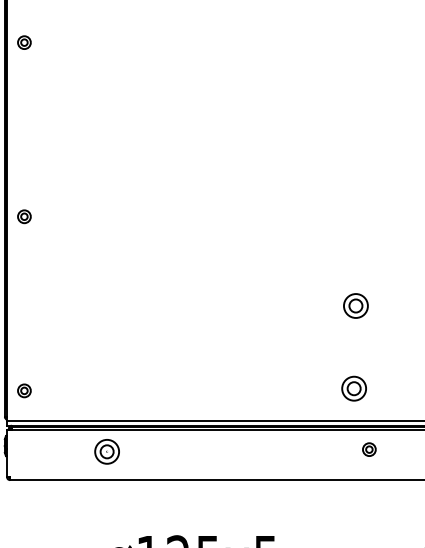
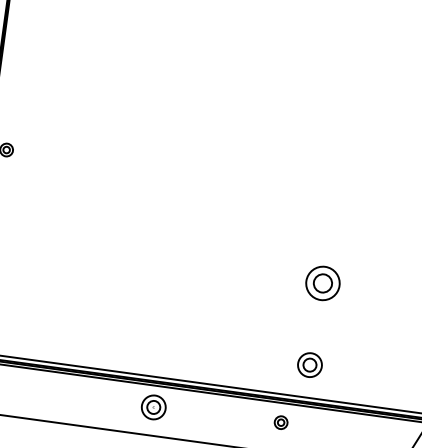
part: (355, 305) -> (322, 282), size x1.4
part: (369, 449) -> (281, 422), moved
part: (106, 451) -> (153, 407), moved

